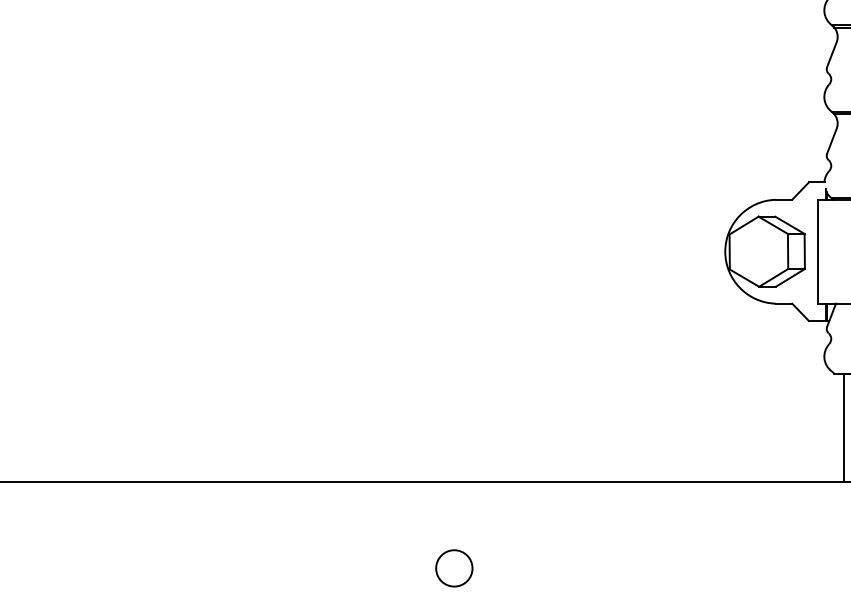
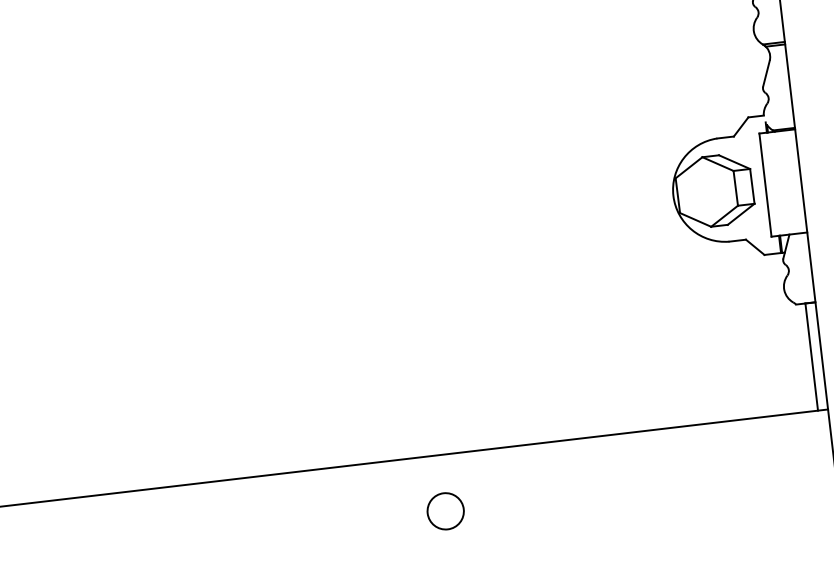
circle: (454, 568) -> (445, 511), moved

